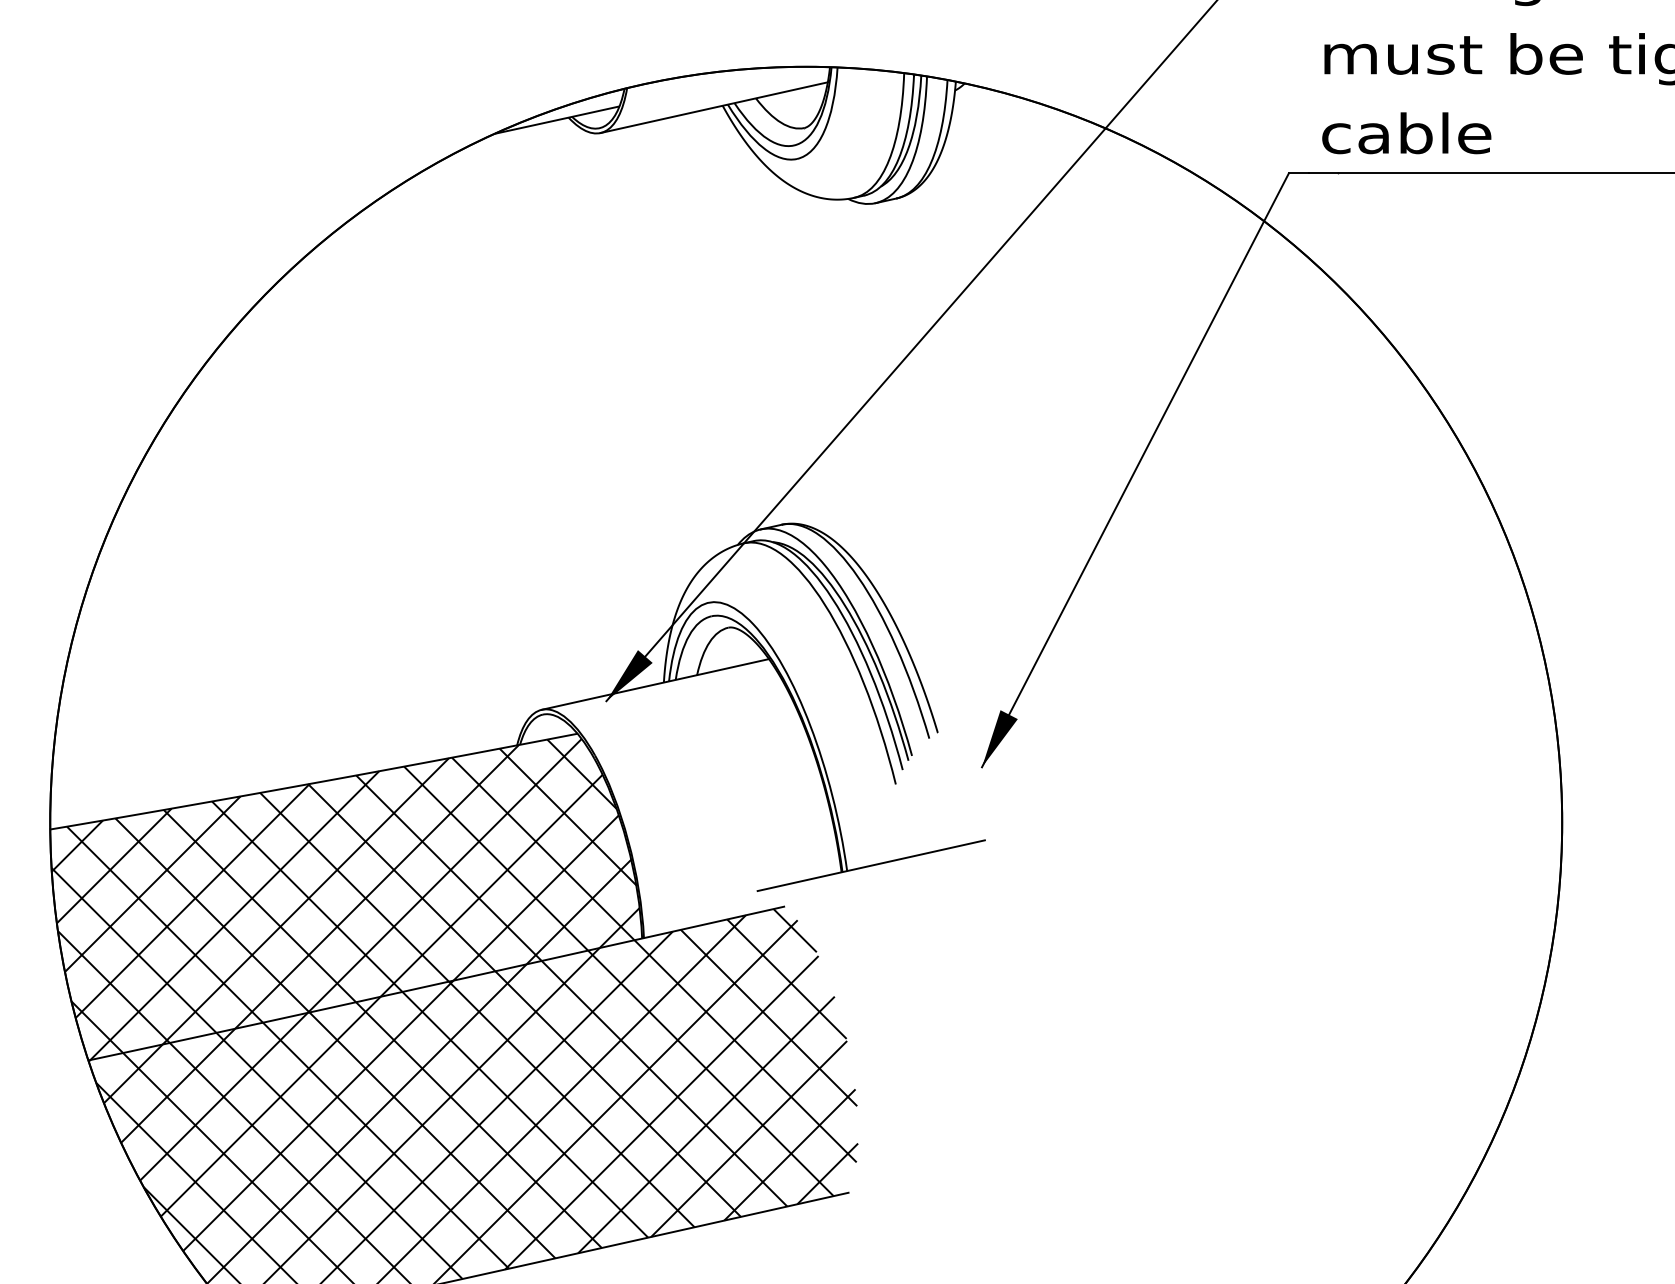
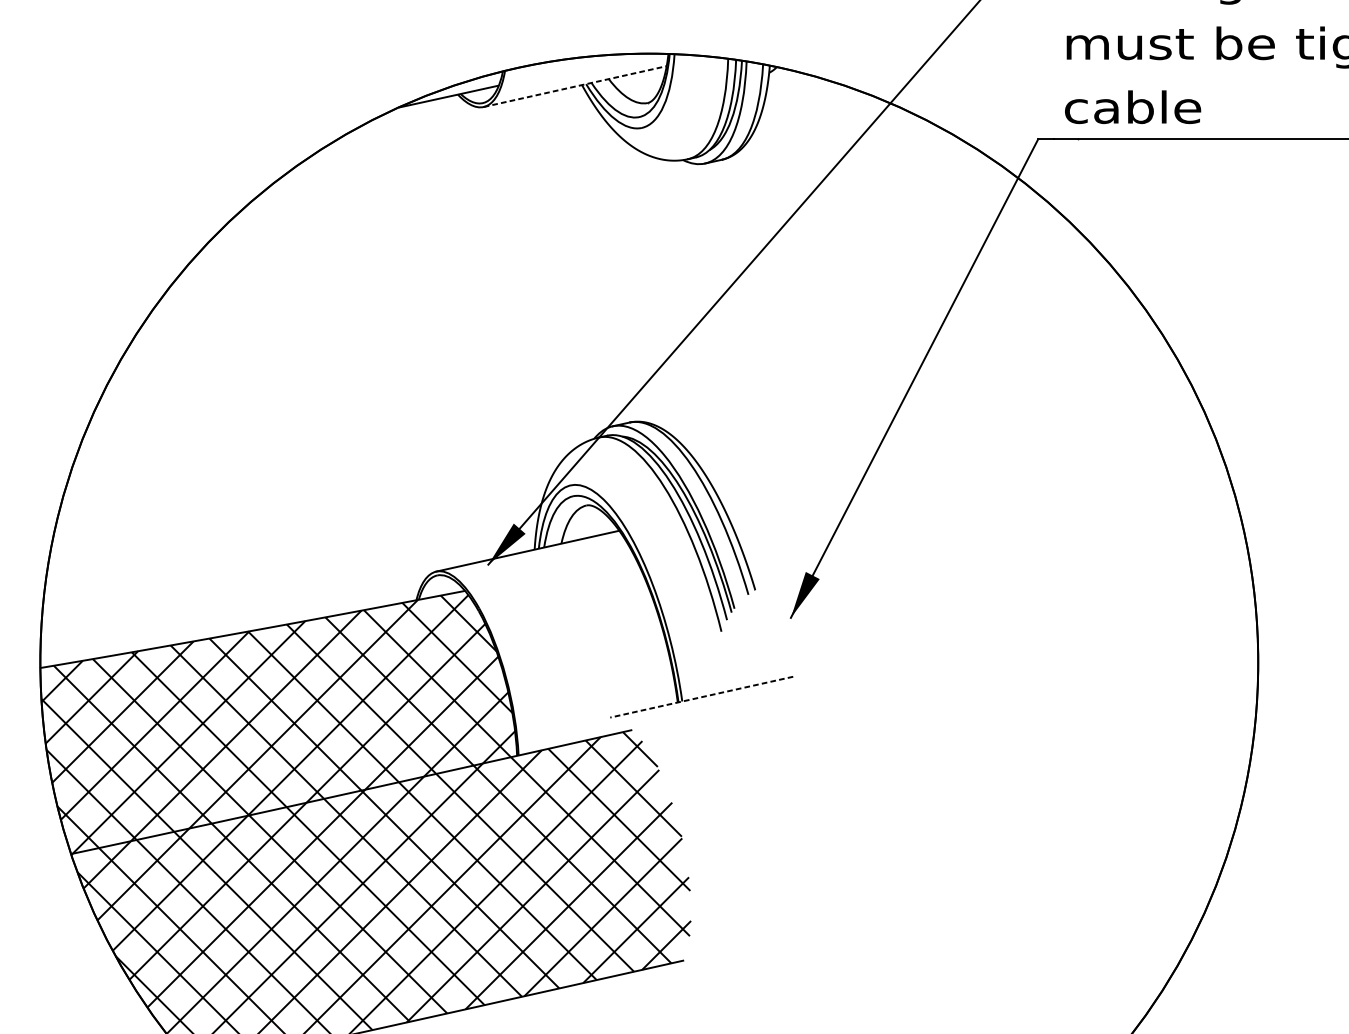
line: (714, 107) -> (575, 86), solid -> dashed
line: (870, 865) -> (701, 697), solid -> dashed

